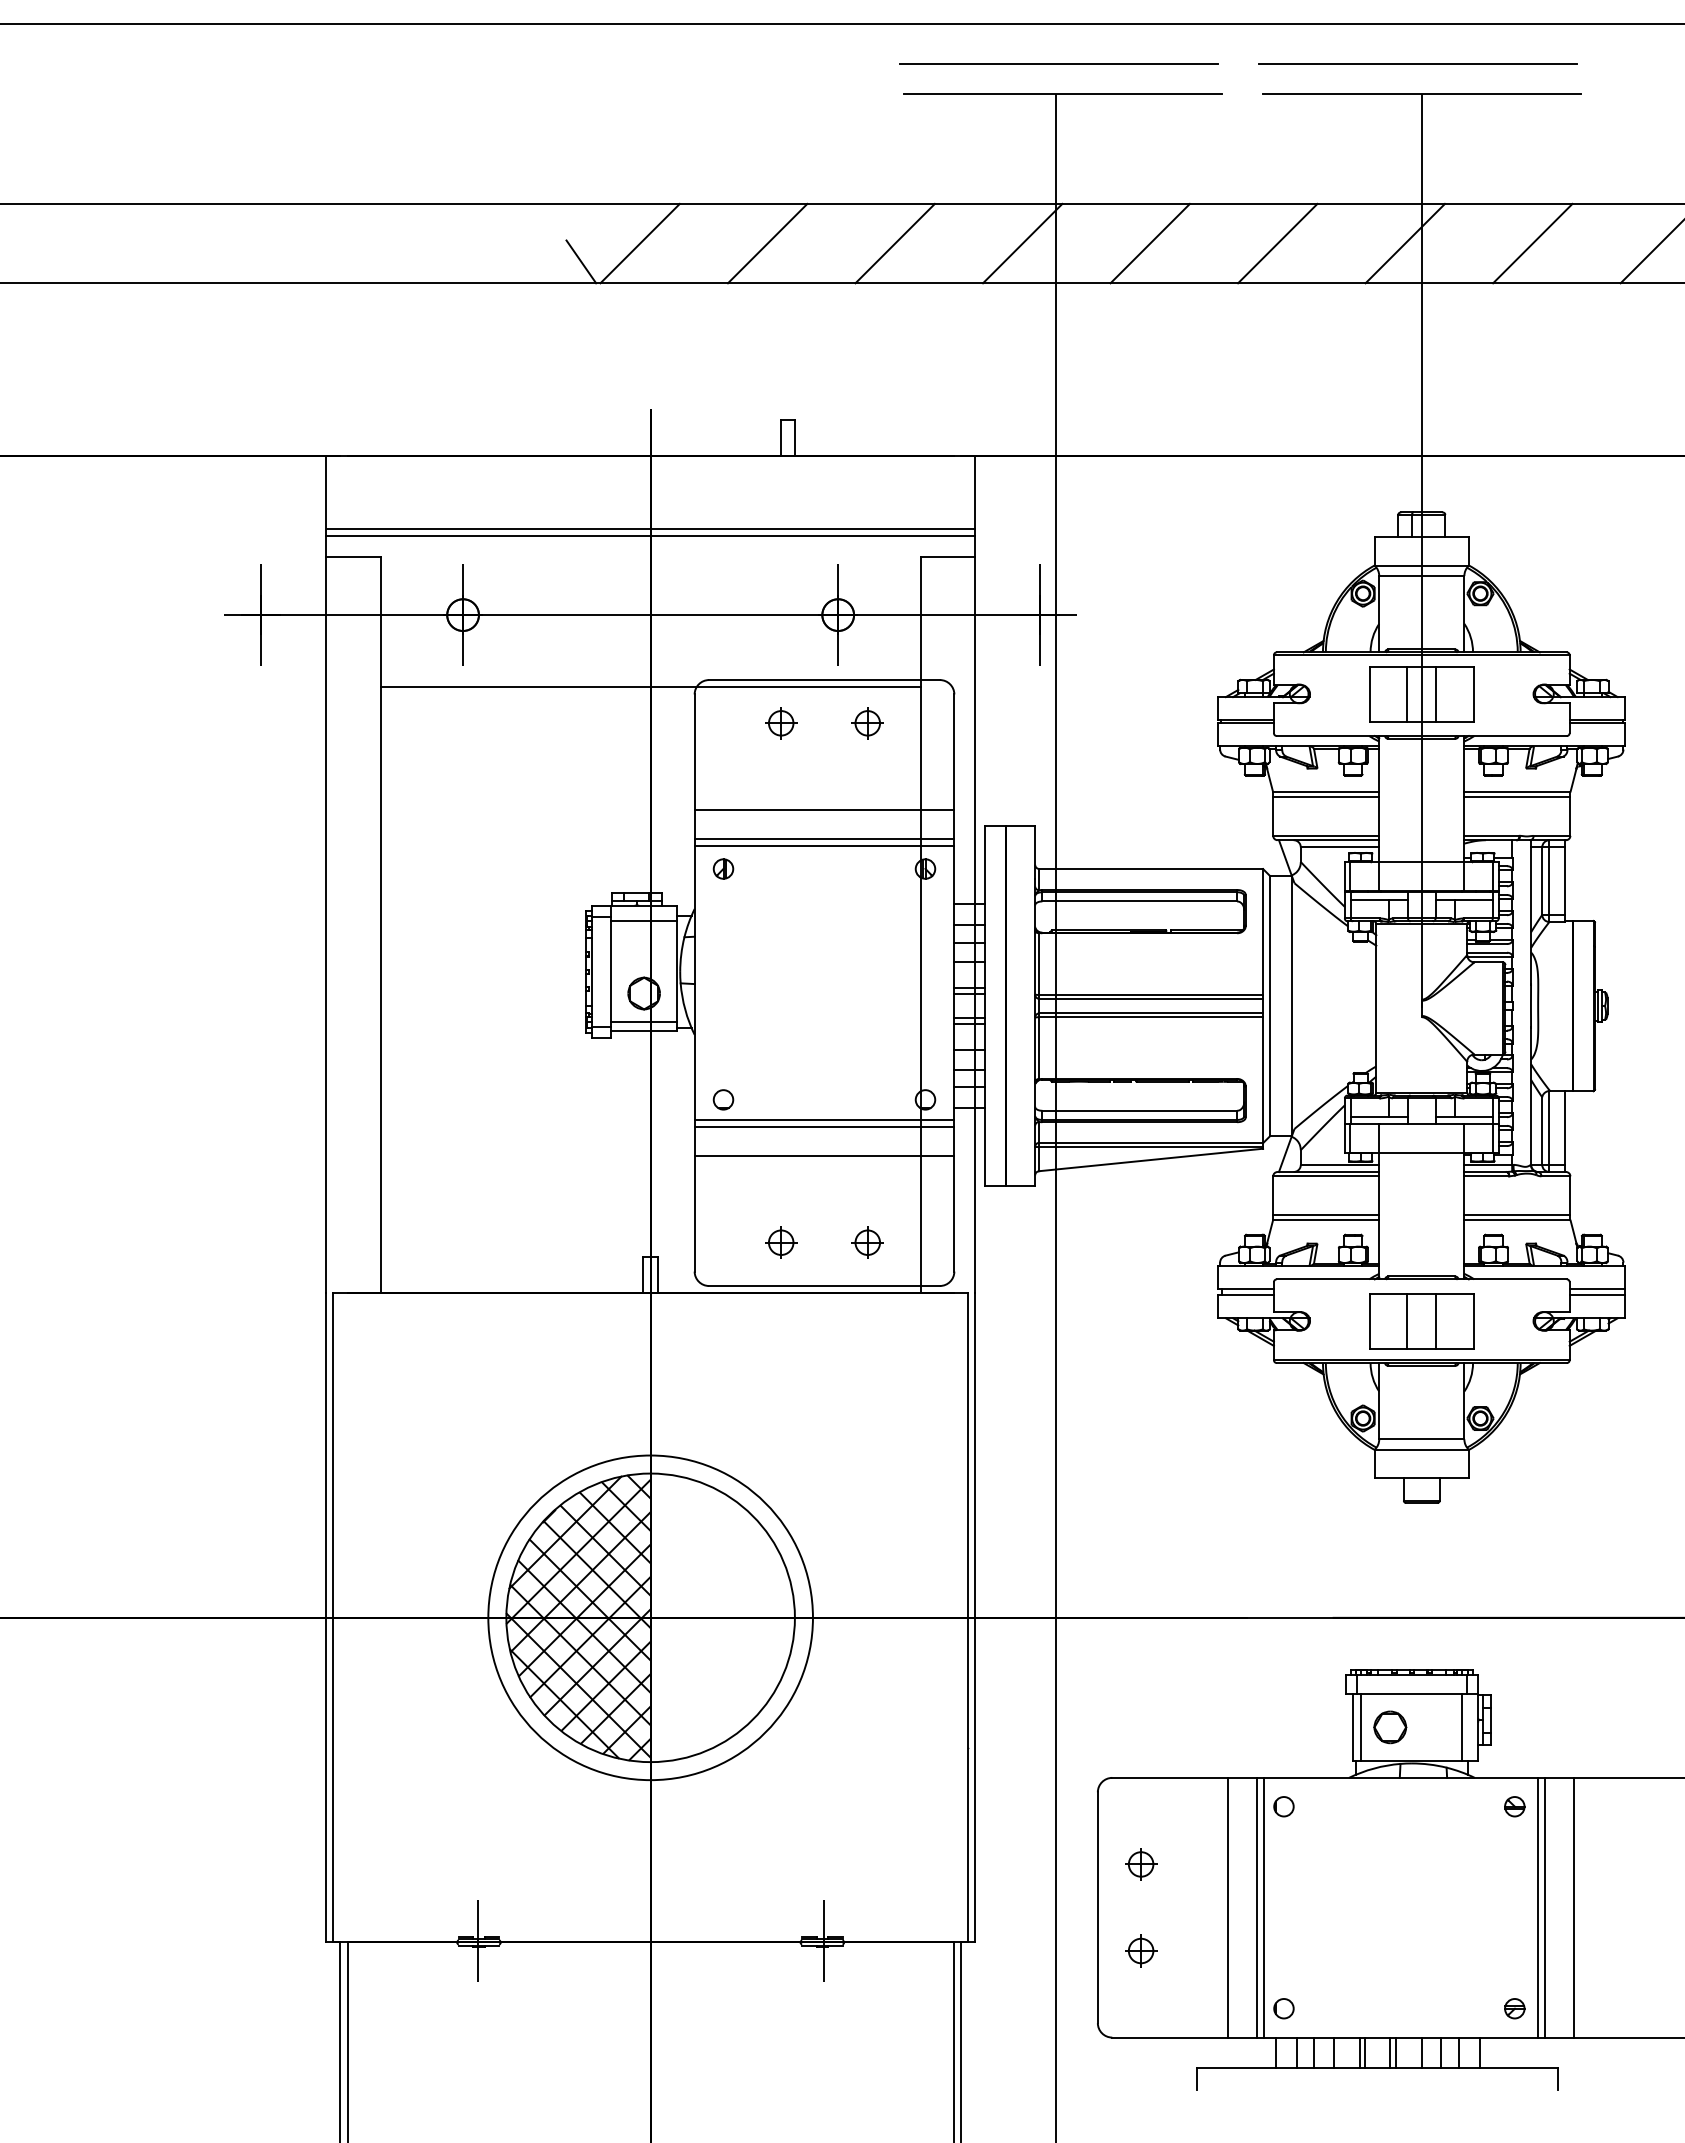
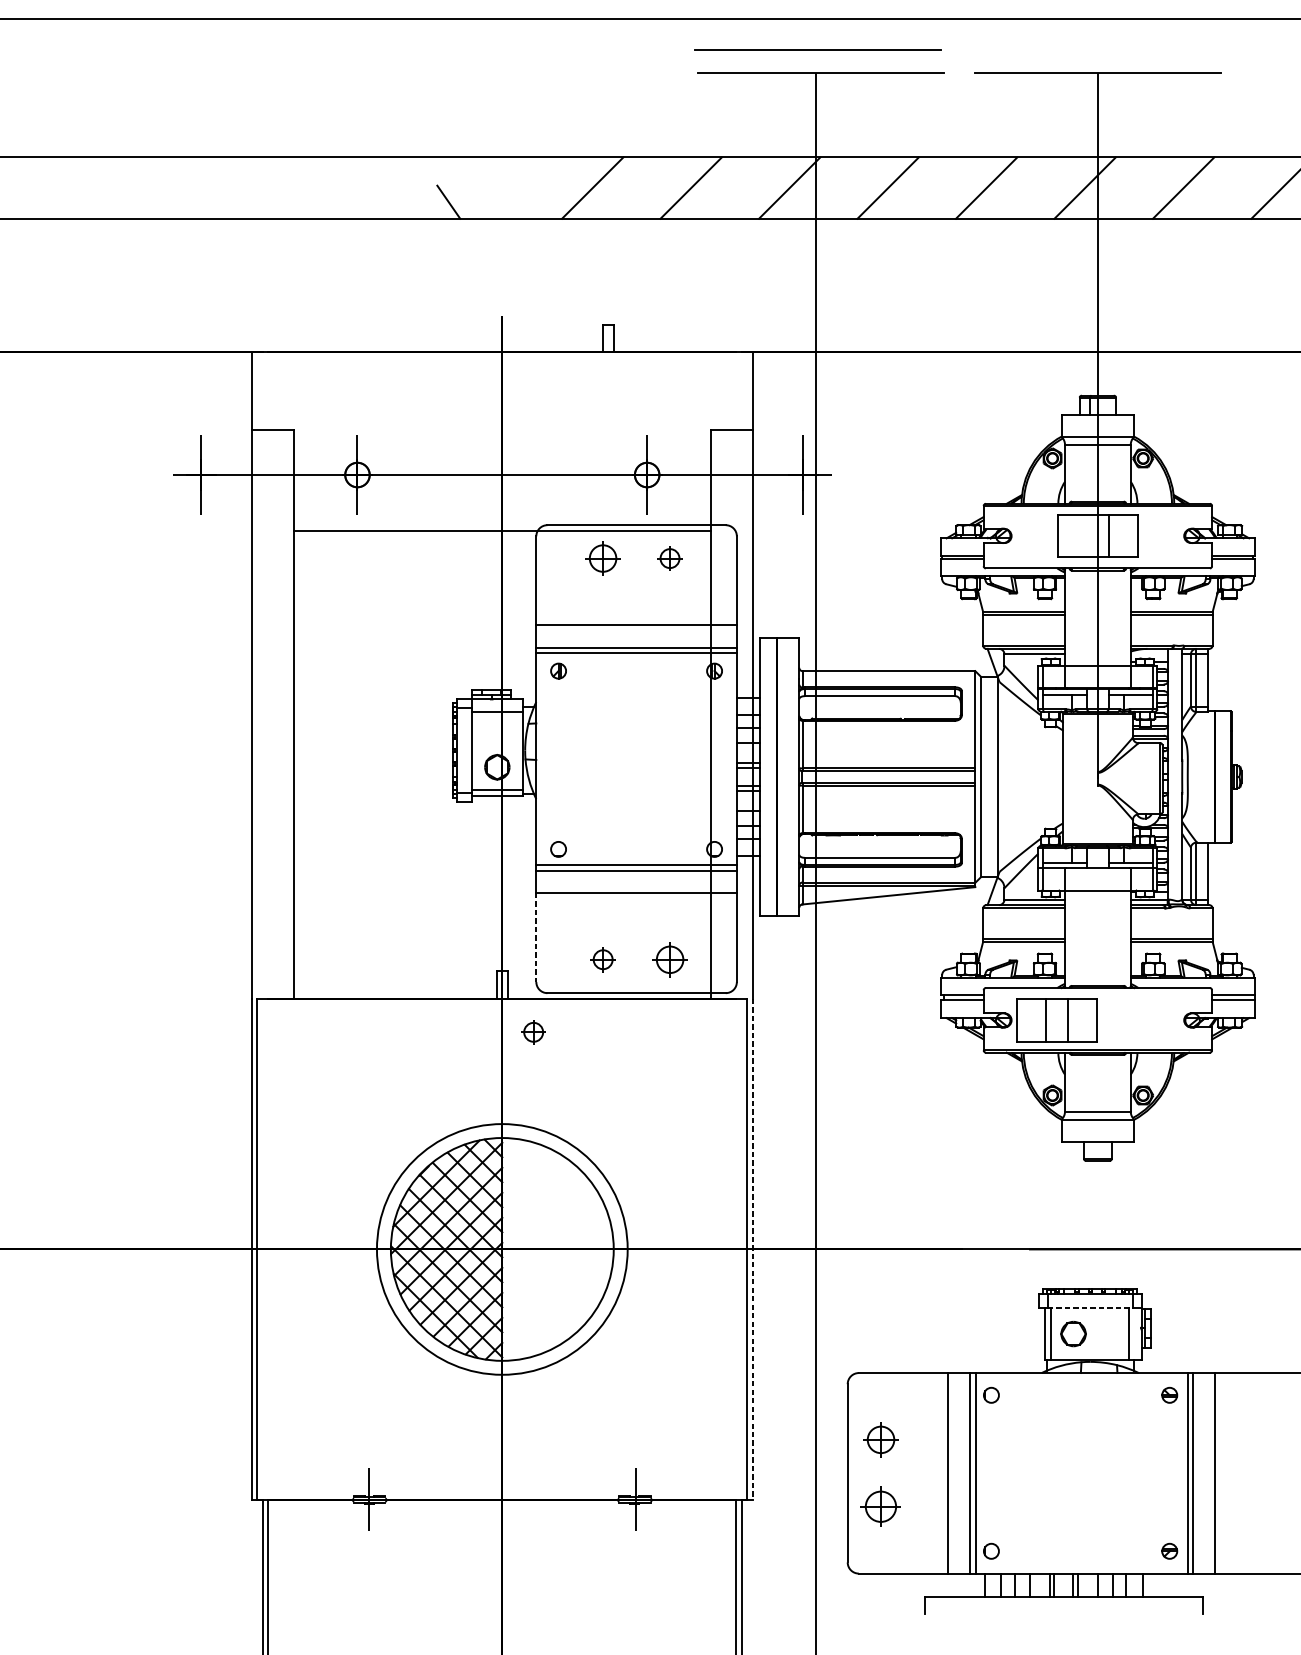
line: (1417, 63) -> (1094, 49), removed
line: (639, 243) -> (493, 188), removed
line: (650, 528) -> (502, 408), removed
line: (650, 535) -> (502, 413), removed
line: (1407, 693) -> (1086, 535), removed
part: (781, 723) -> (603, 558), size x1.4
line: (694, 1213) -> (536, 937), solid -> dashed
part: (867, 1242) -> (669, 959), size x1.4
part: (1421, 1321) -> (1056, 1020), moved
part: (691, 1336) -> (533, 1032), added
line: (975, 1617) -> (753, 1249), solid -> dashed
line: (1411, 1694) -> (1089, 1308), solid -> dashed
part: (1141, 1864) -> (881, 1439), size x1.4
part: (1141, 1950) -> (881, 1506), size x1.6

